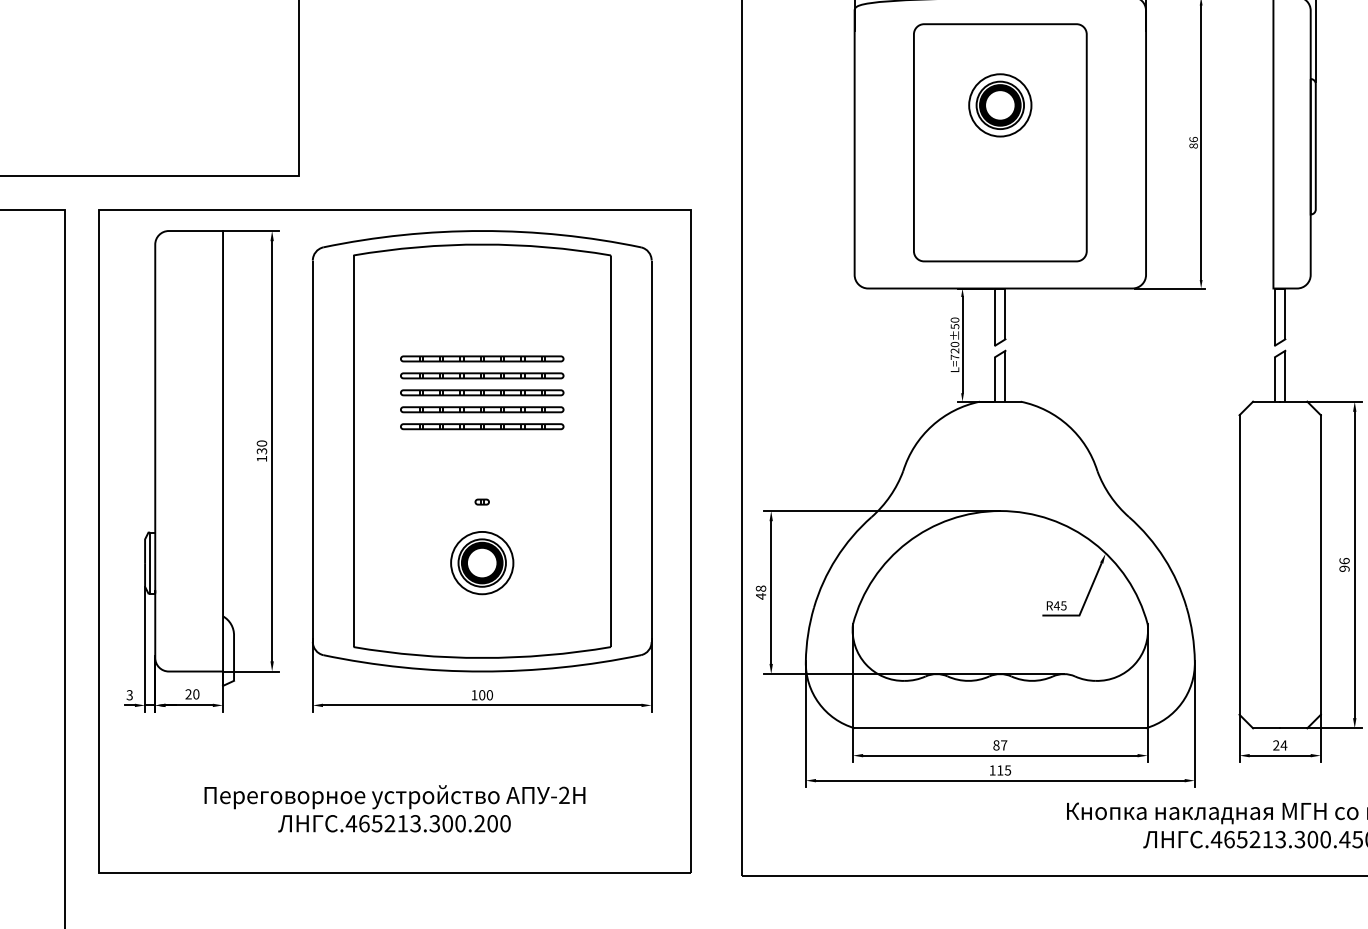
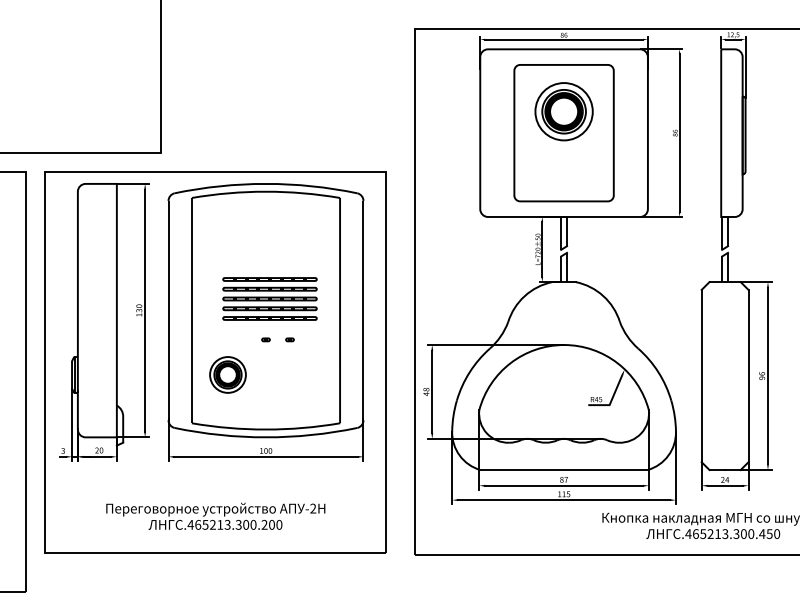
part: (999, 105) -> (563, 111), size x1.6
part: (481, 391) -> (269, 298), moved
part: (523, 501) -> (289, 339), added
part: (481, 562) -> (227, 374), moved

